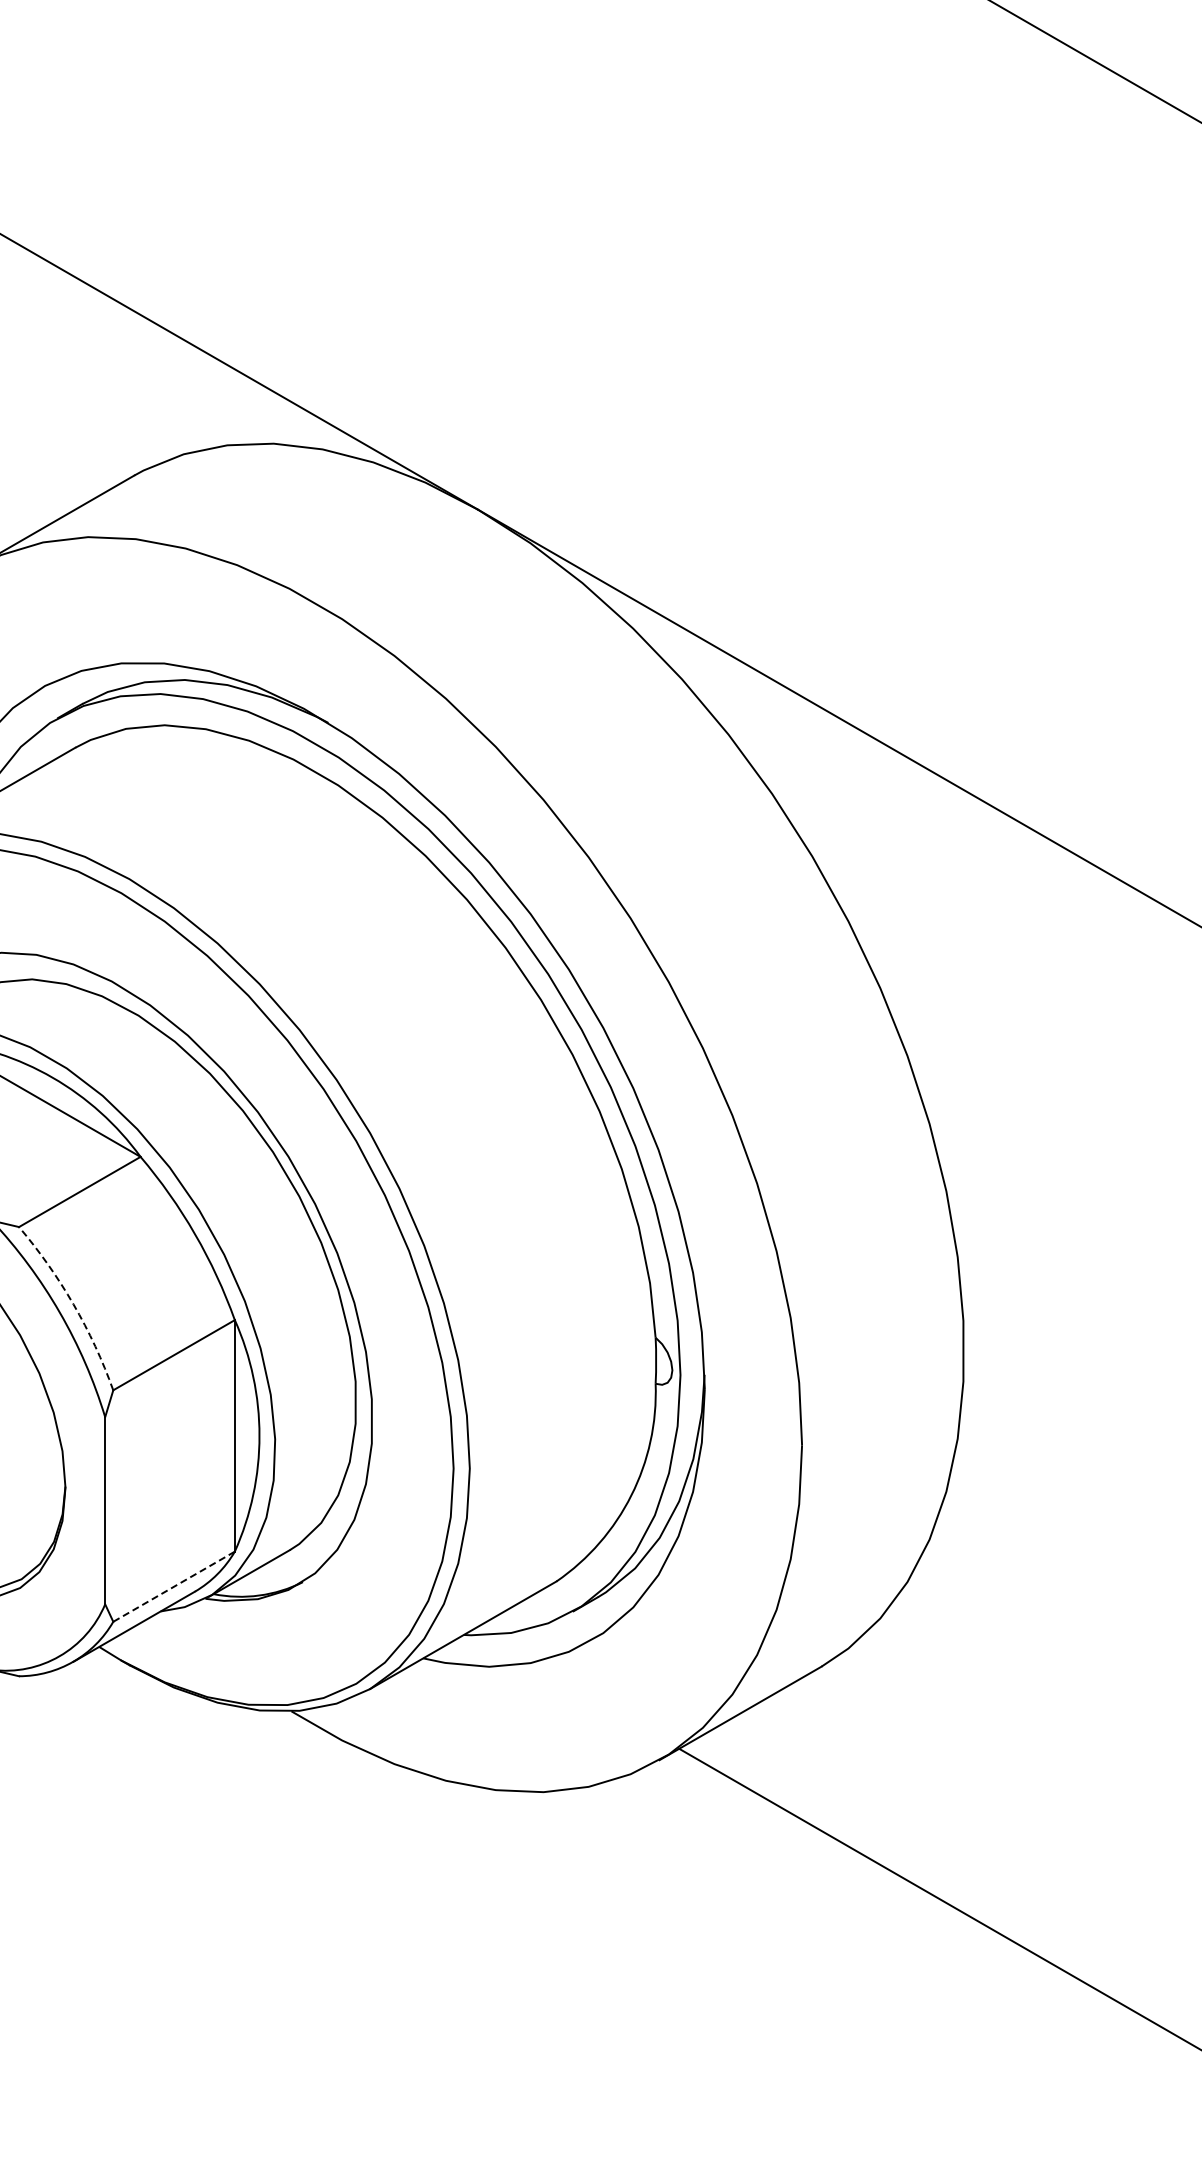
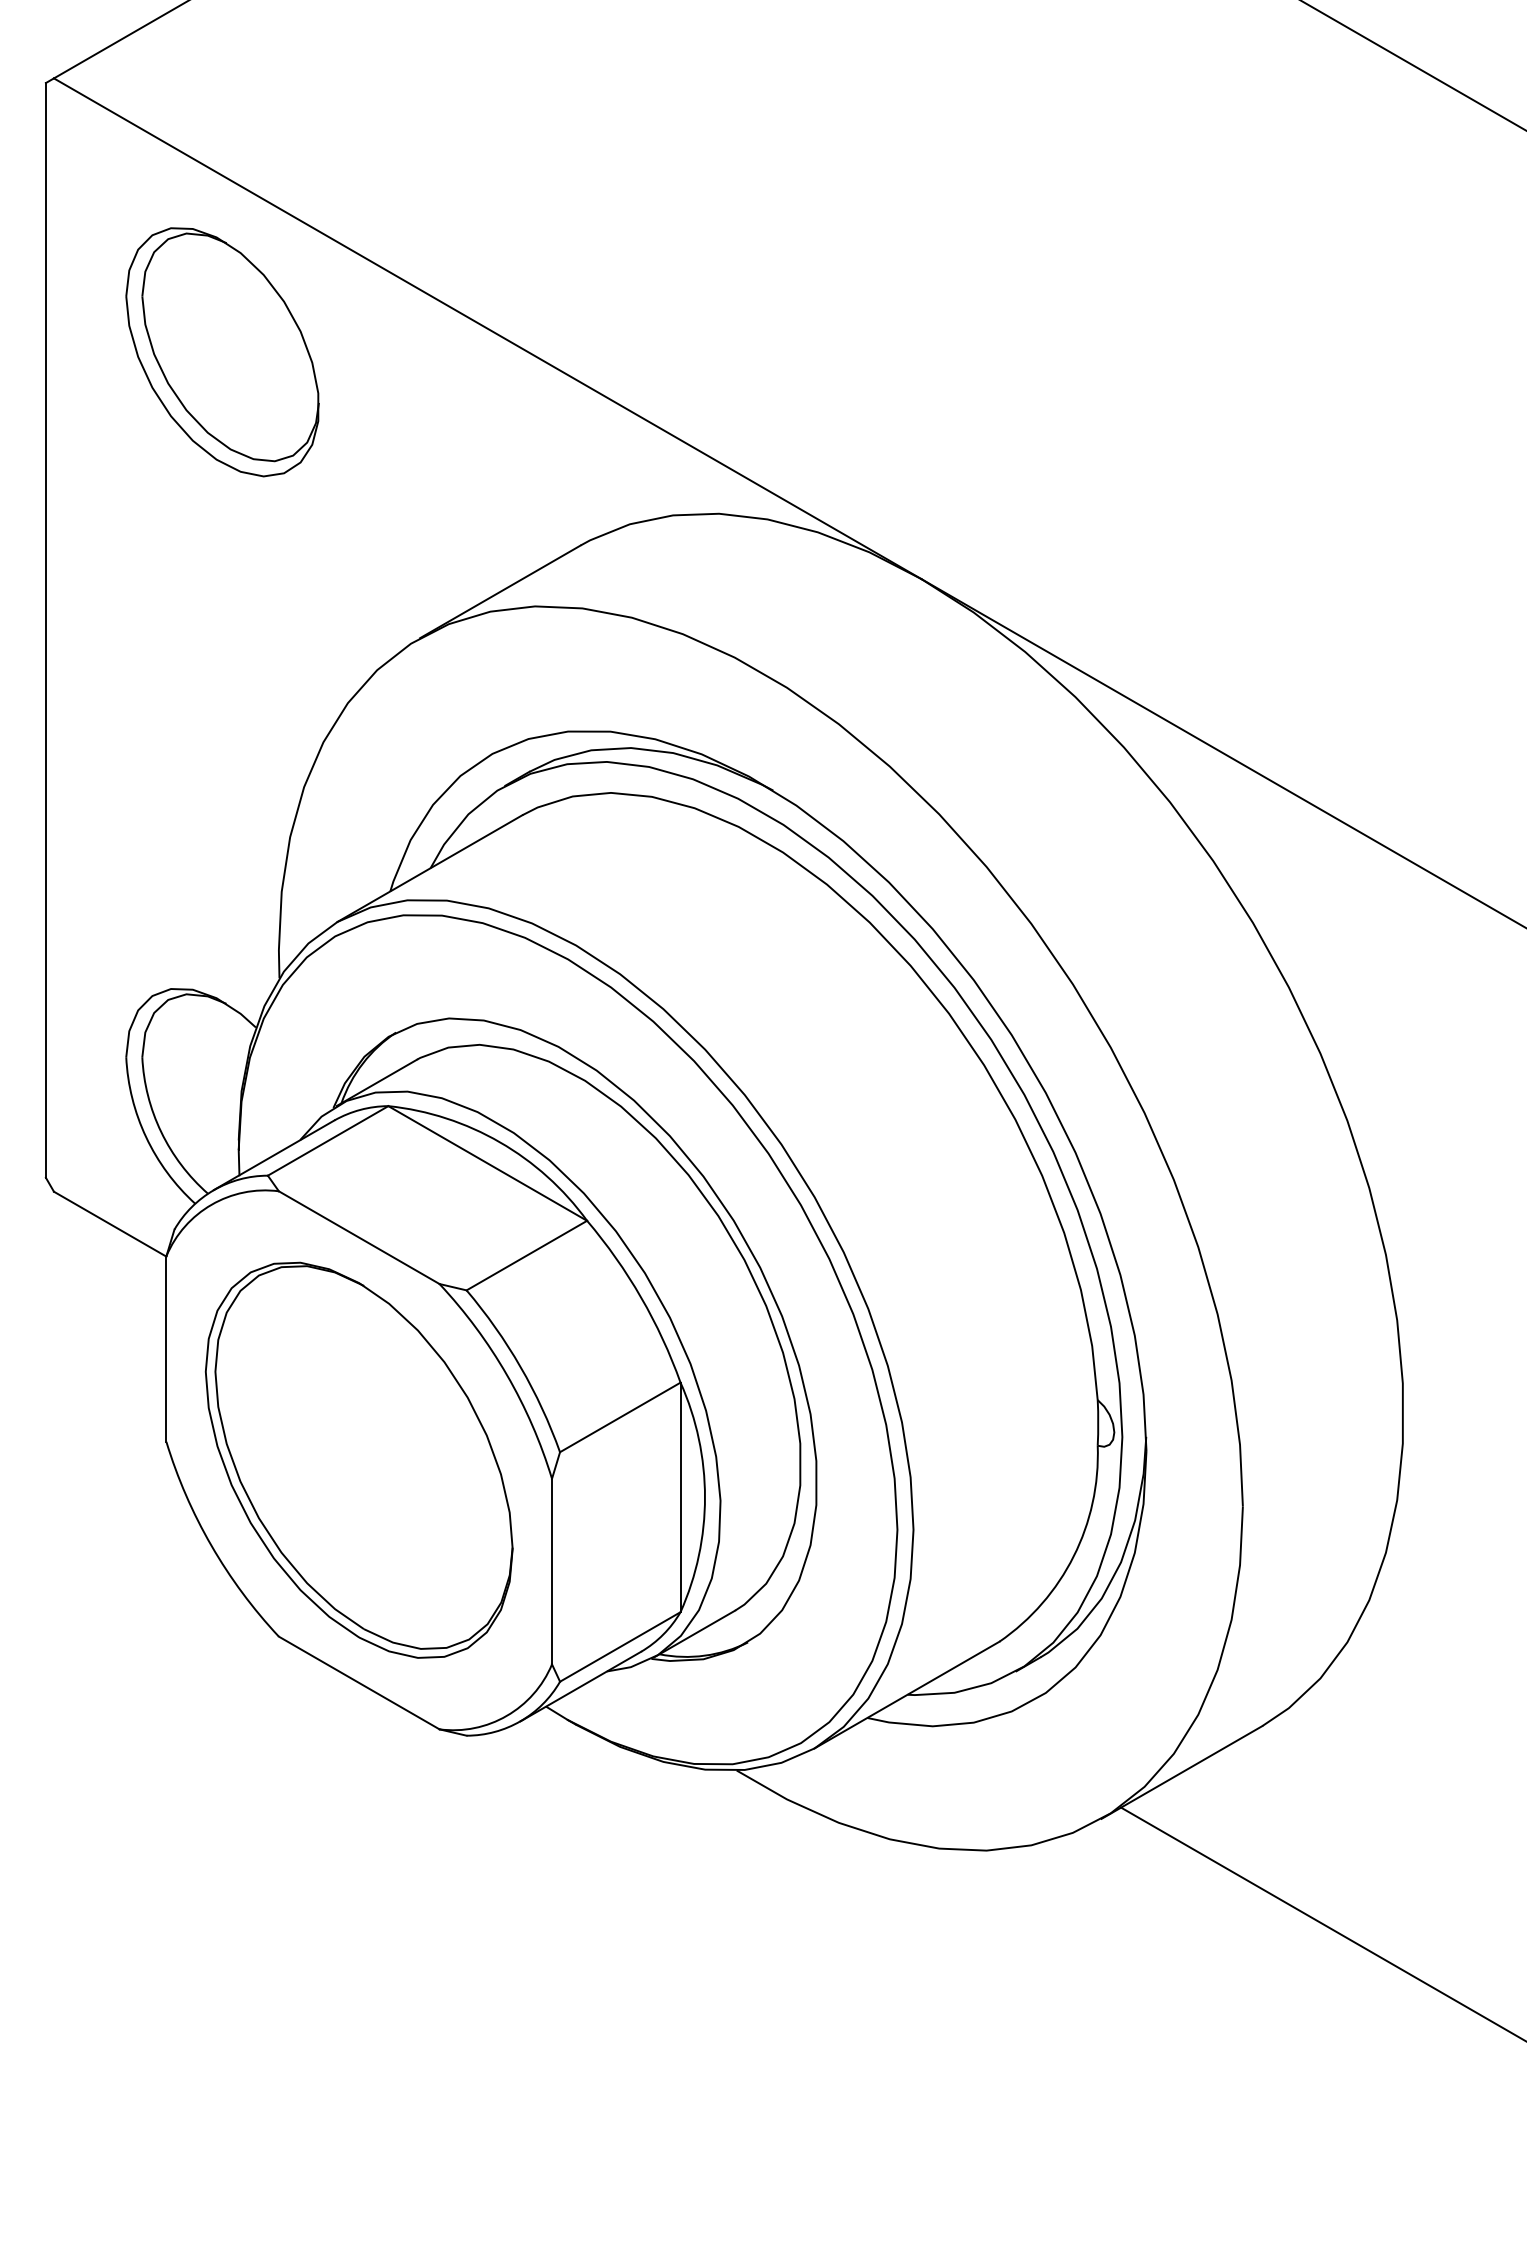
arc: (73, 1304) -> (520, 1367), dashed -> solid
line: (174, 1586) -> (620, 1646), dashed -> solid

